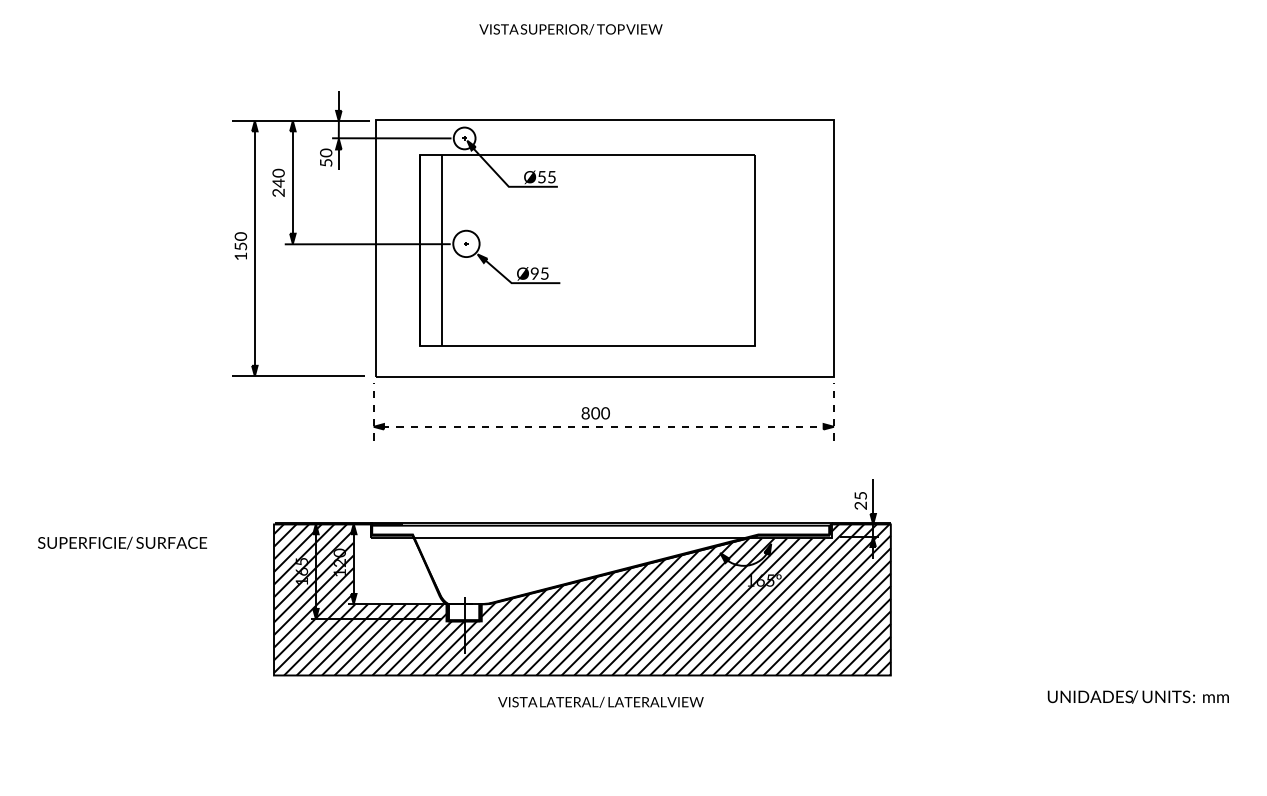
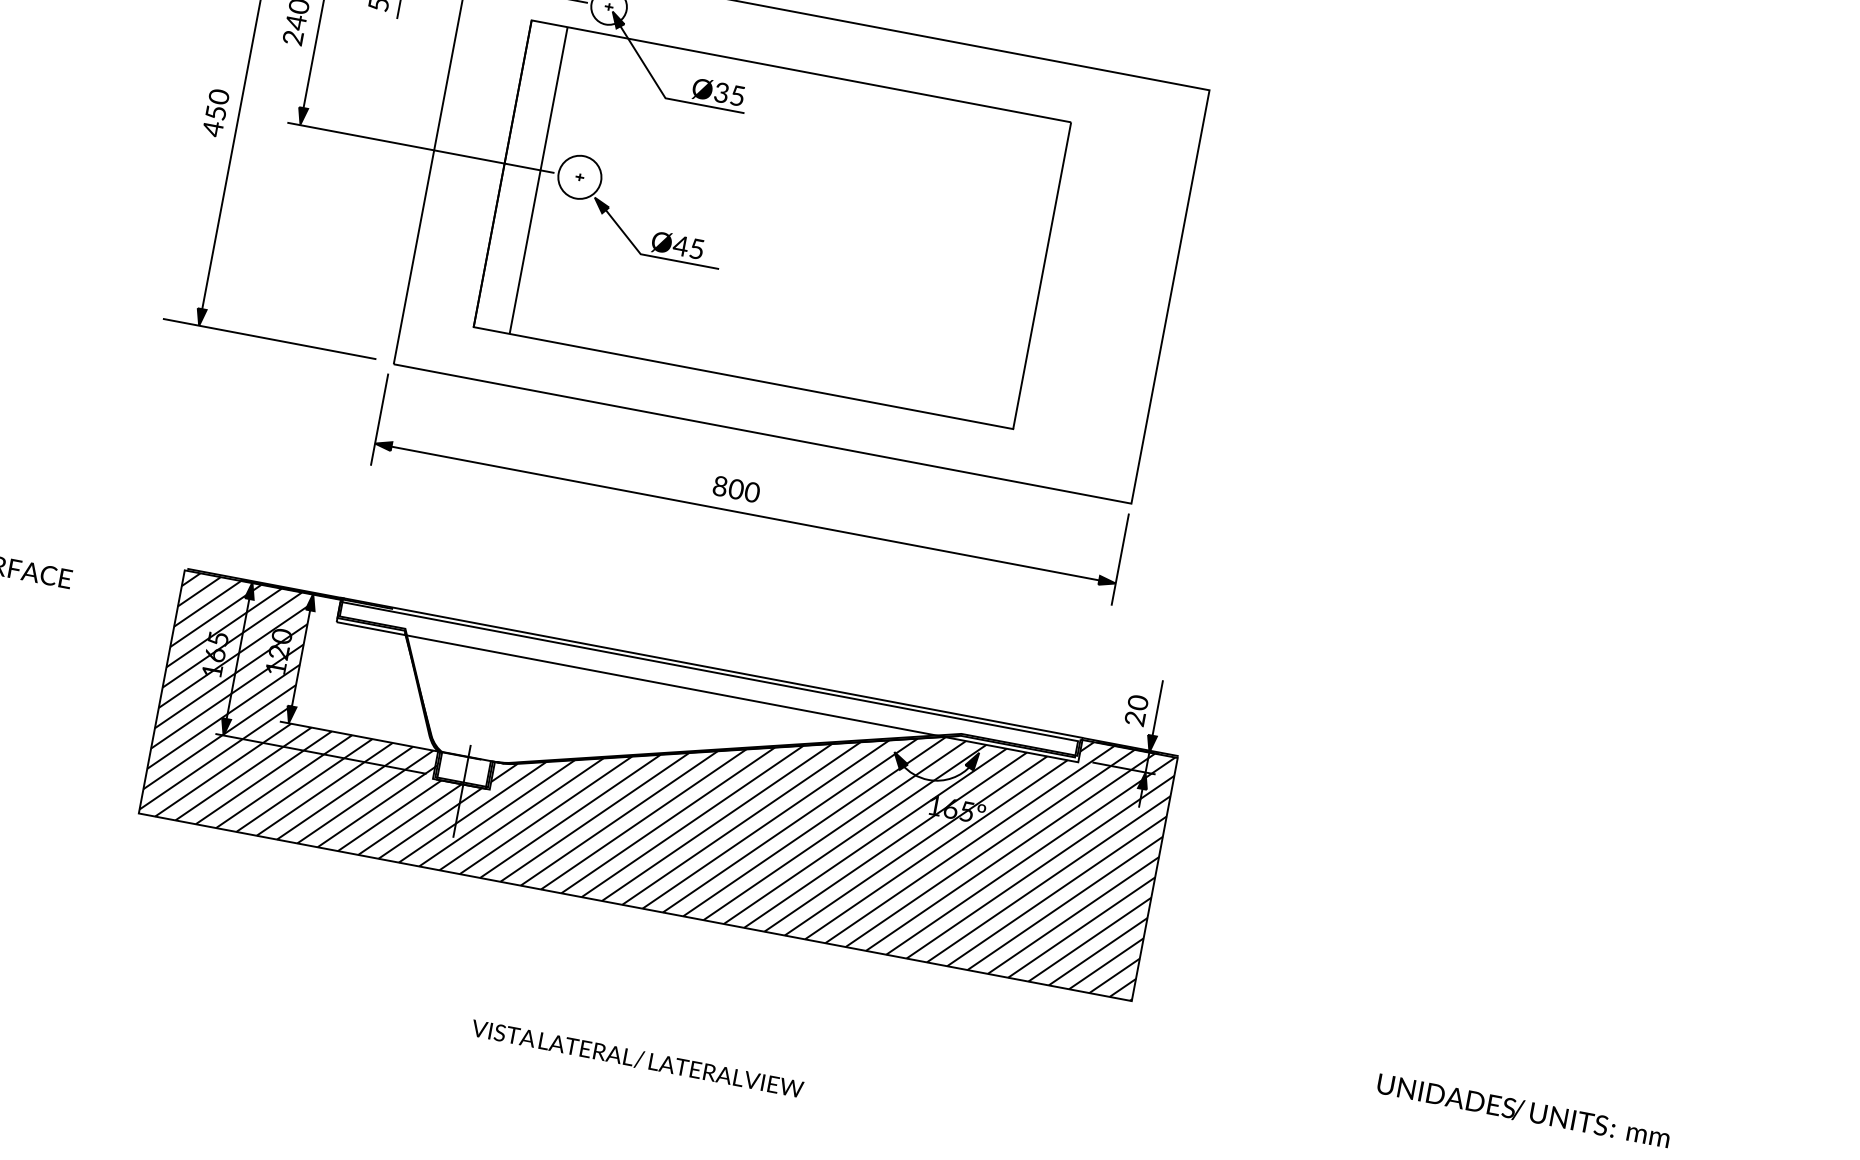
text: (541, 177) -> (720, 93), Ø55 -> Ø35
text: (240, 256) -> (212, 128), 150 -> 450
text: (534, 273) -> (680, 245), Ø95 -> Ø45
line: (373, 411) -> (379, 418), dashed -> solid
line: (833, 411) -> (1119, 558), dashed -> solid
line: (603, 426) -> (744, 512), dashed -> solid
text: (860, 495) -> (1137, 702), 25 -> 20
text: (600, 701) -> (637, 1057), moved

